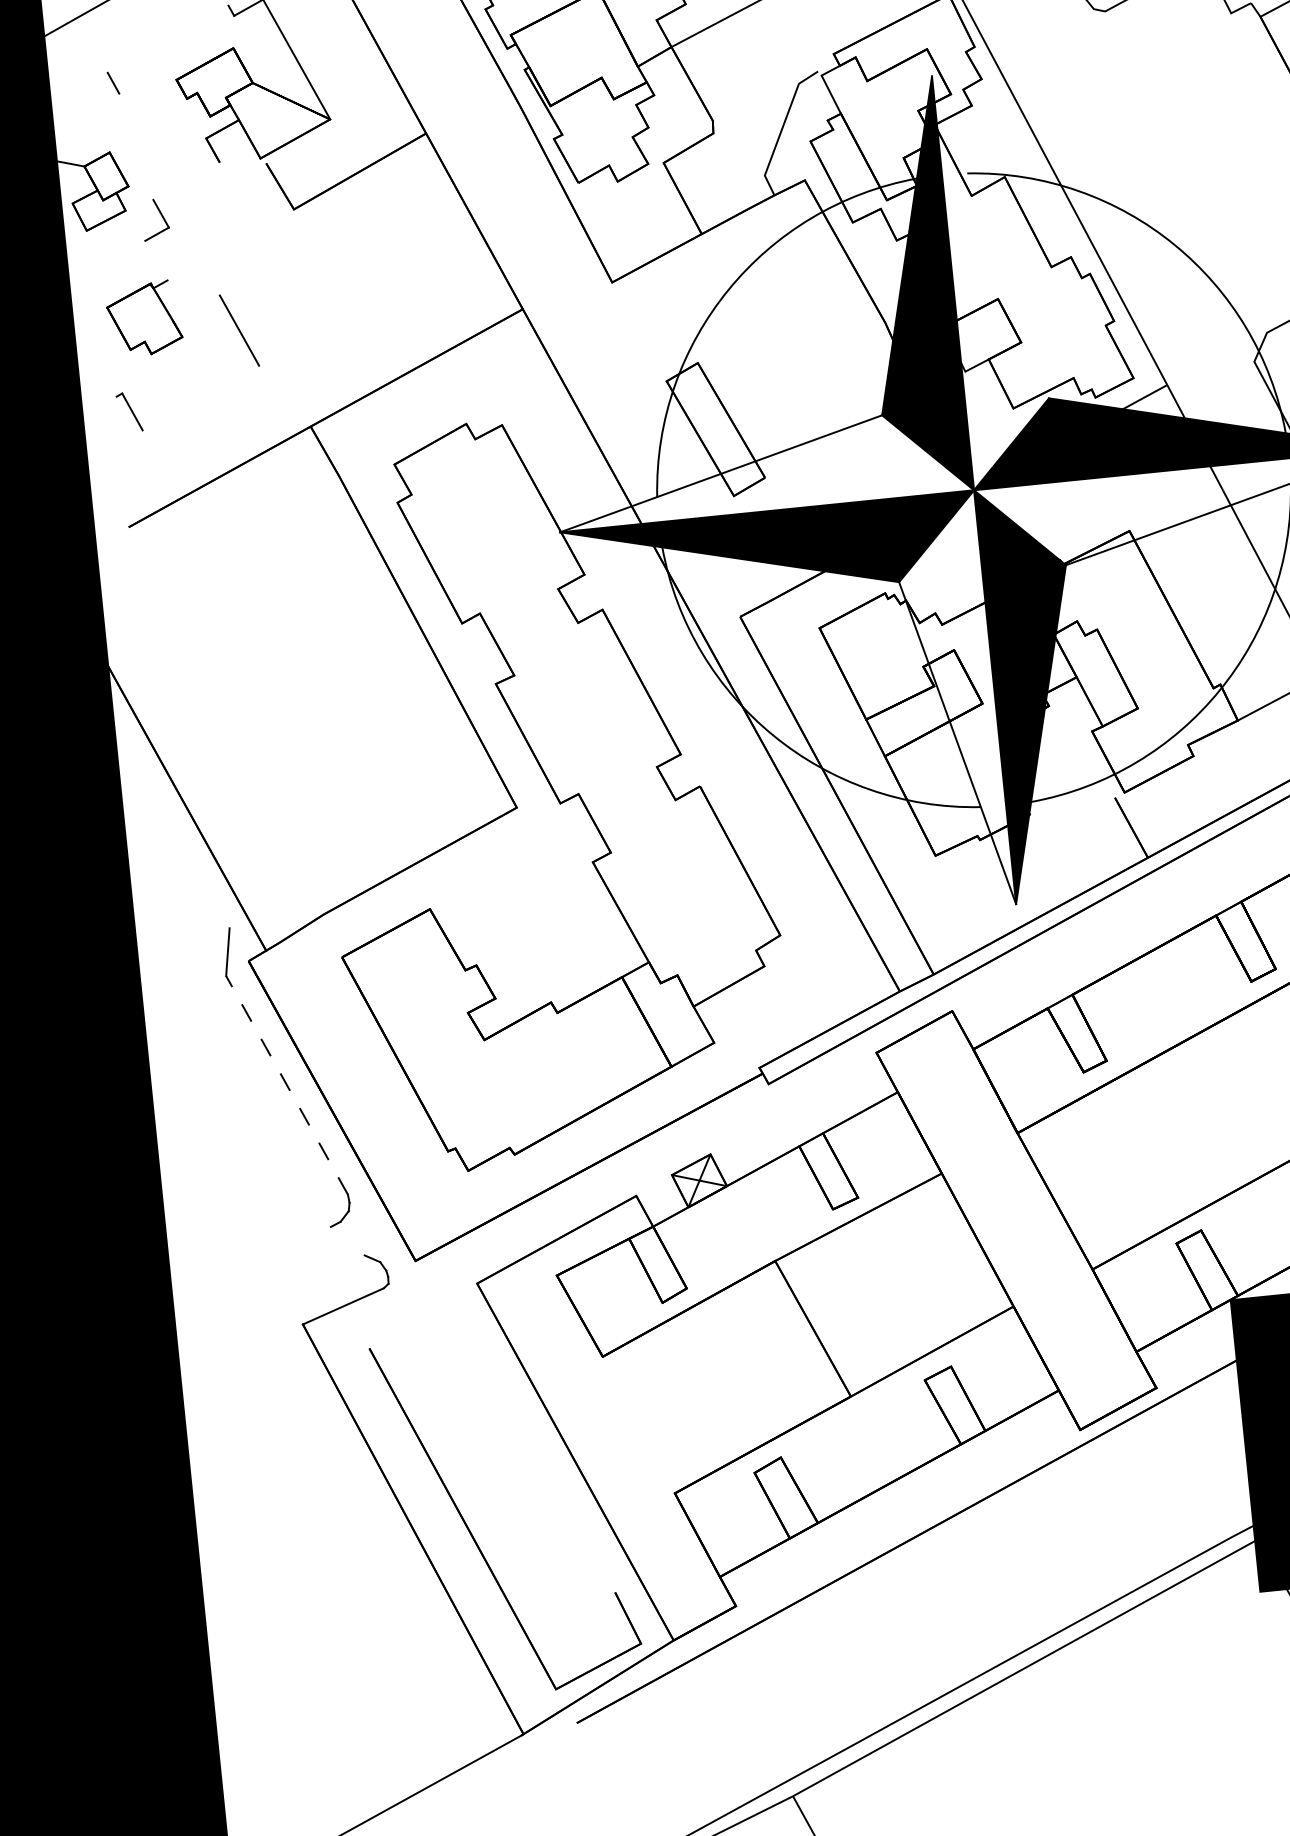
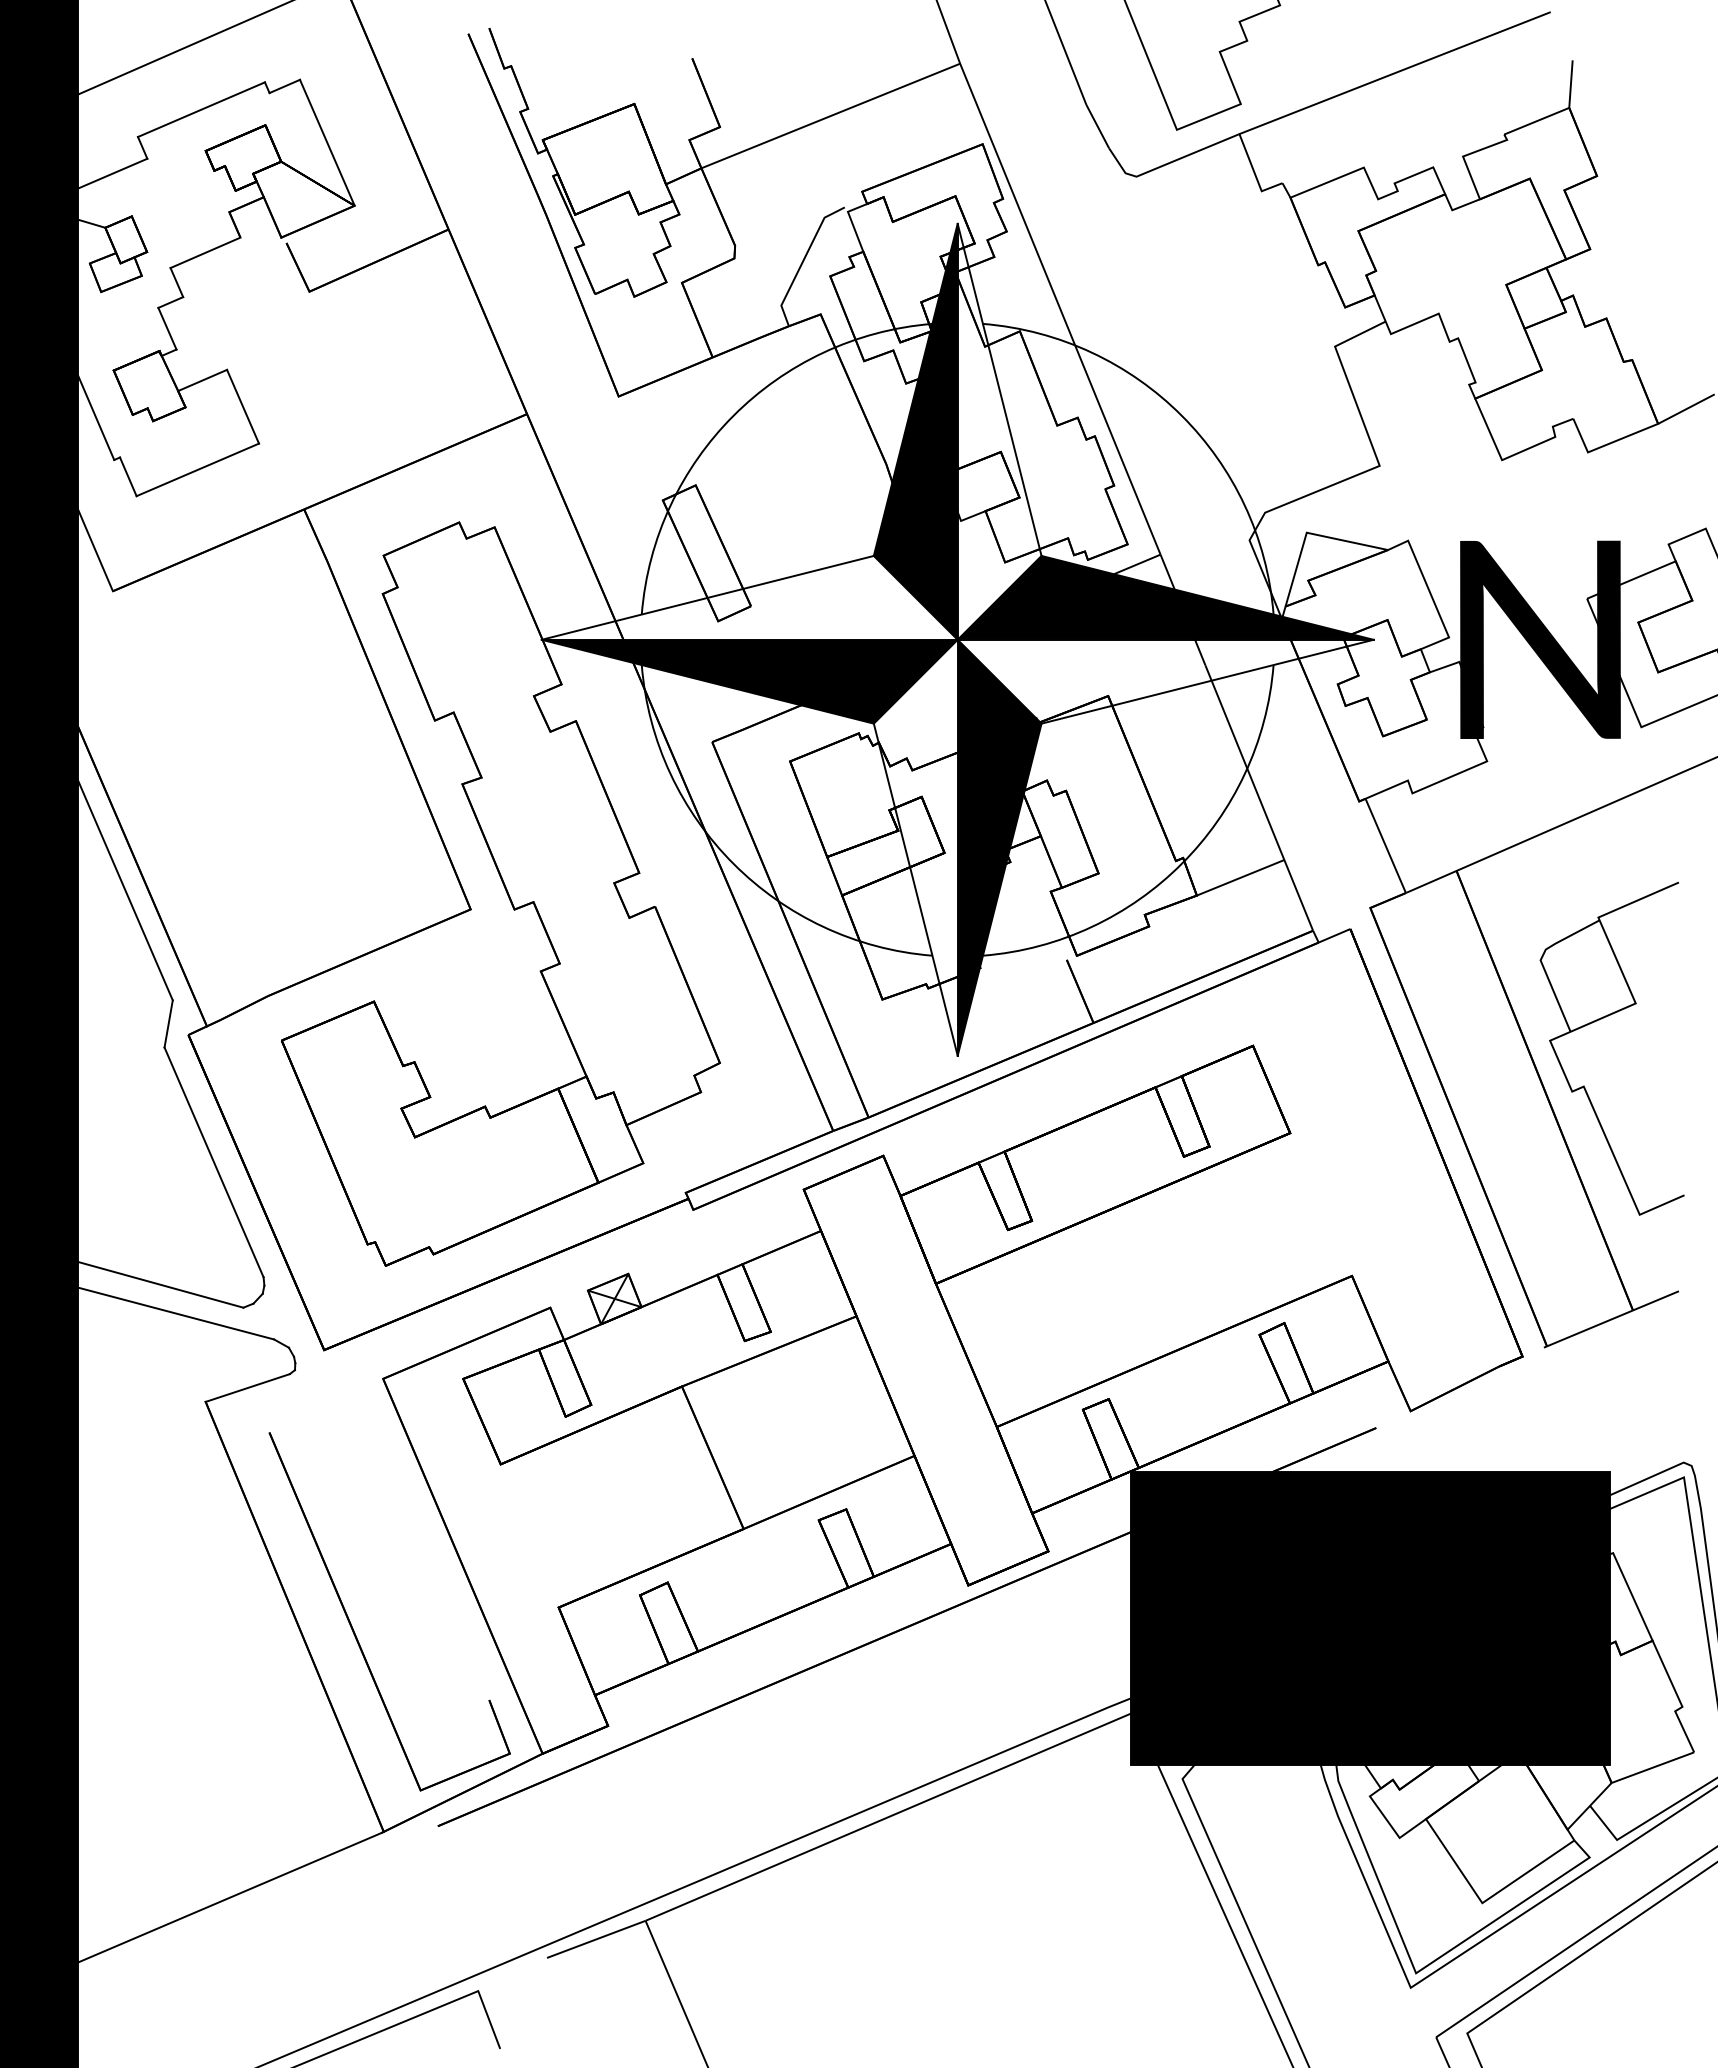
line: (168, 39) -> (201, 109), added
line: (86, 111) -> (112, 173), added
line: (186, 180) -> (205, 252), added
line: (990, 237) -> (999, 389), added
line: (156, 260) -> (167, 328), added
line: (196, 308) -> (202, 380), added
line: (94, 356) -> (96, 417), added
line: (200, 397) -> (197, 469), added
line: (107, 488) -> (95, 550), added
line: (171, 823) -> (125, 890), added
line: (286, 1084) -> (213, 1161), dashed -> solid
line: (246, 1212) -> (160, 1284), added
line: (264, 1239) -> (176, 1313), added

